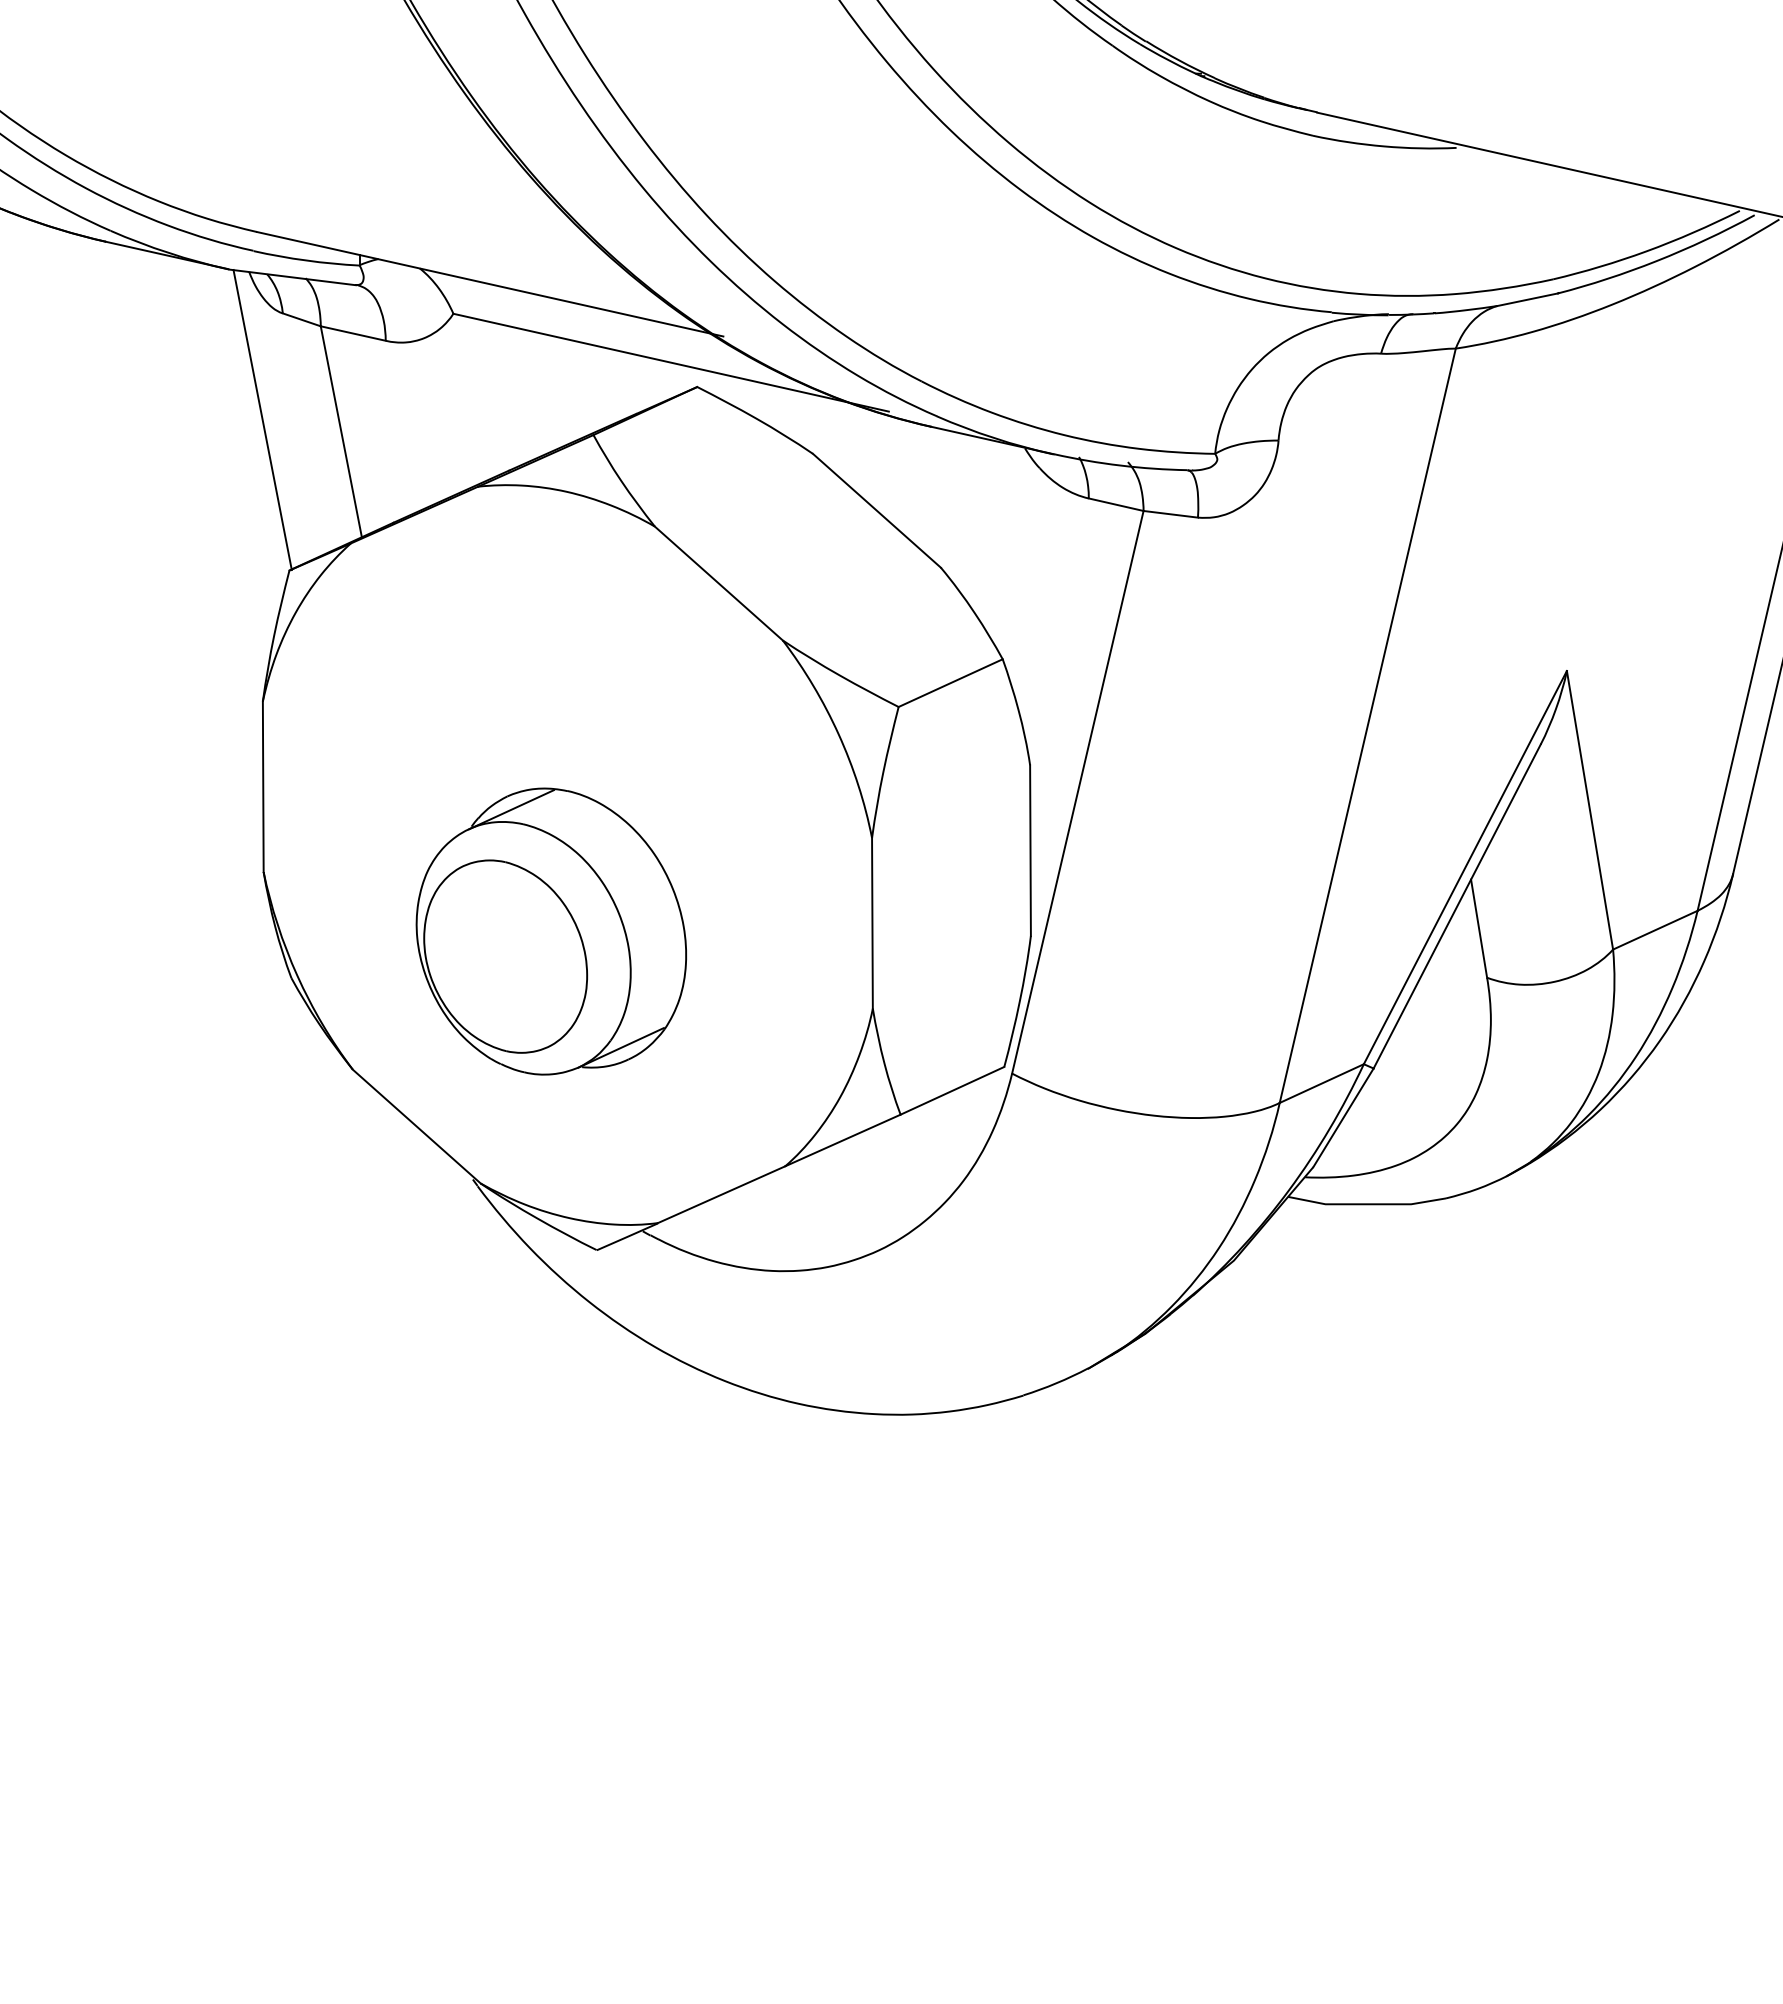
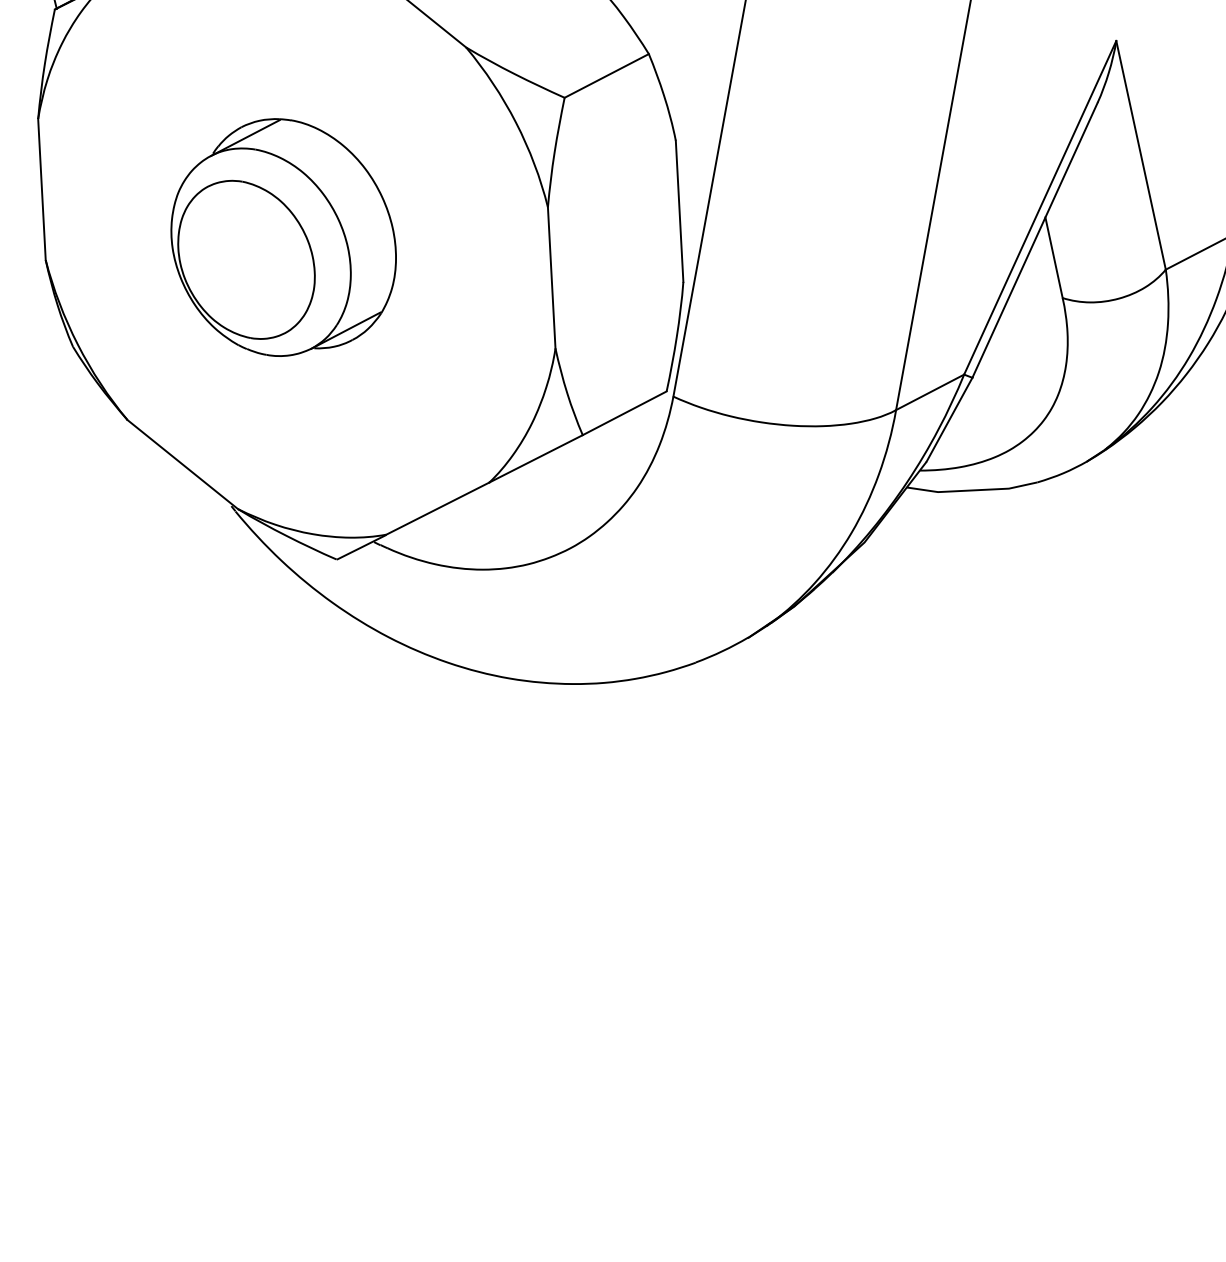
part: (550, 931) -> (282, 237), moved

